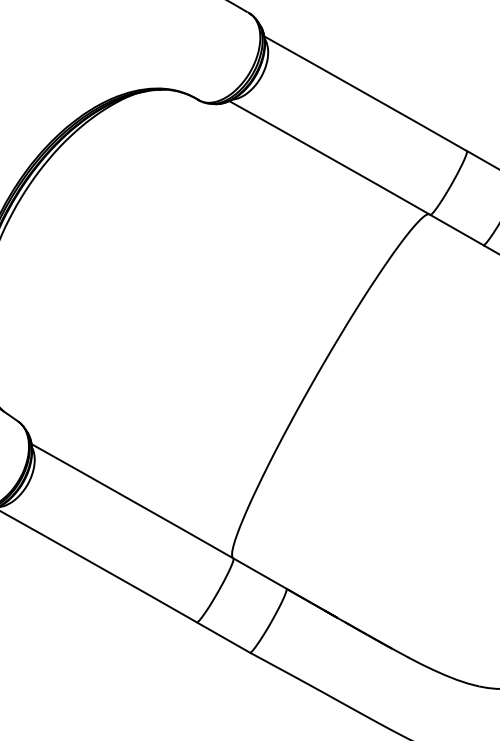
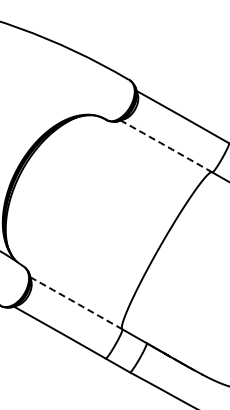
arc: (329, 158) -> (166, 146), solid -> dashed
arc: (132, 501) -> (76, 303), solid -> dashed

